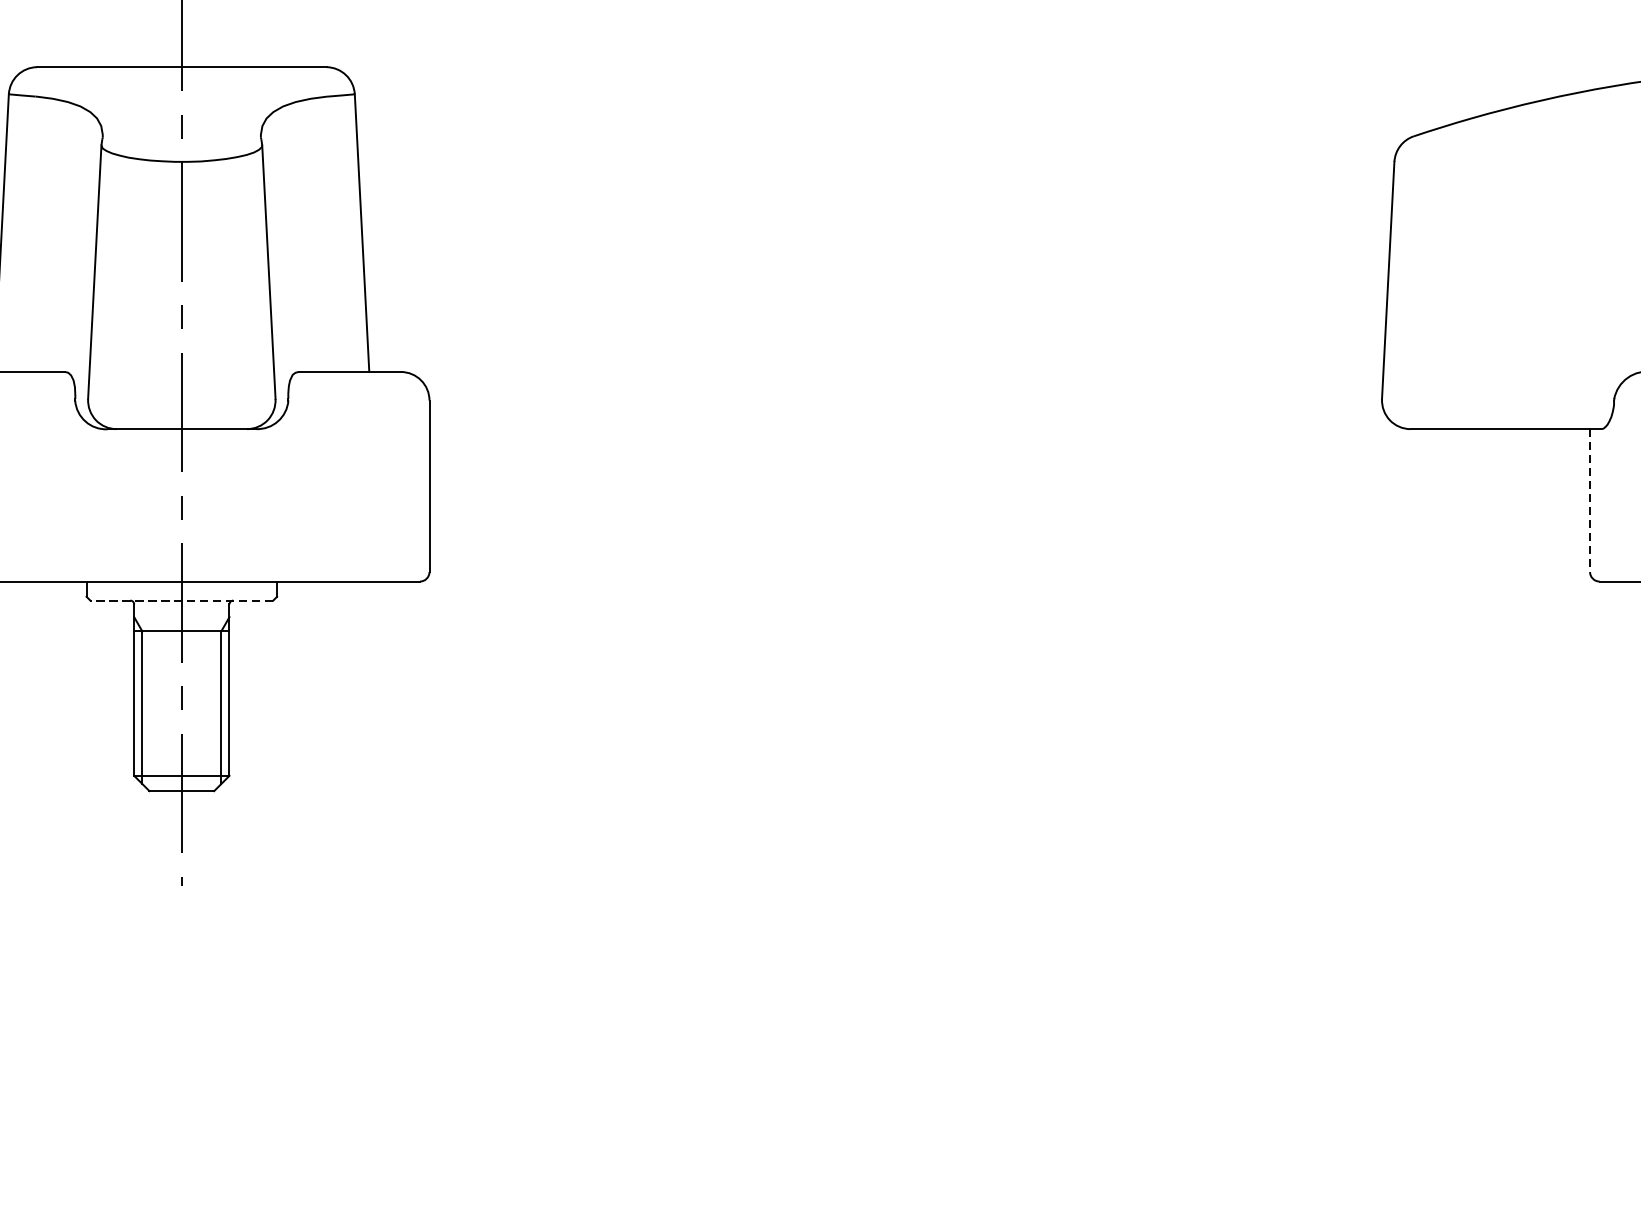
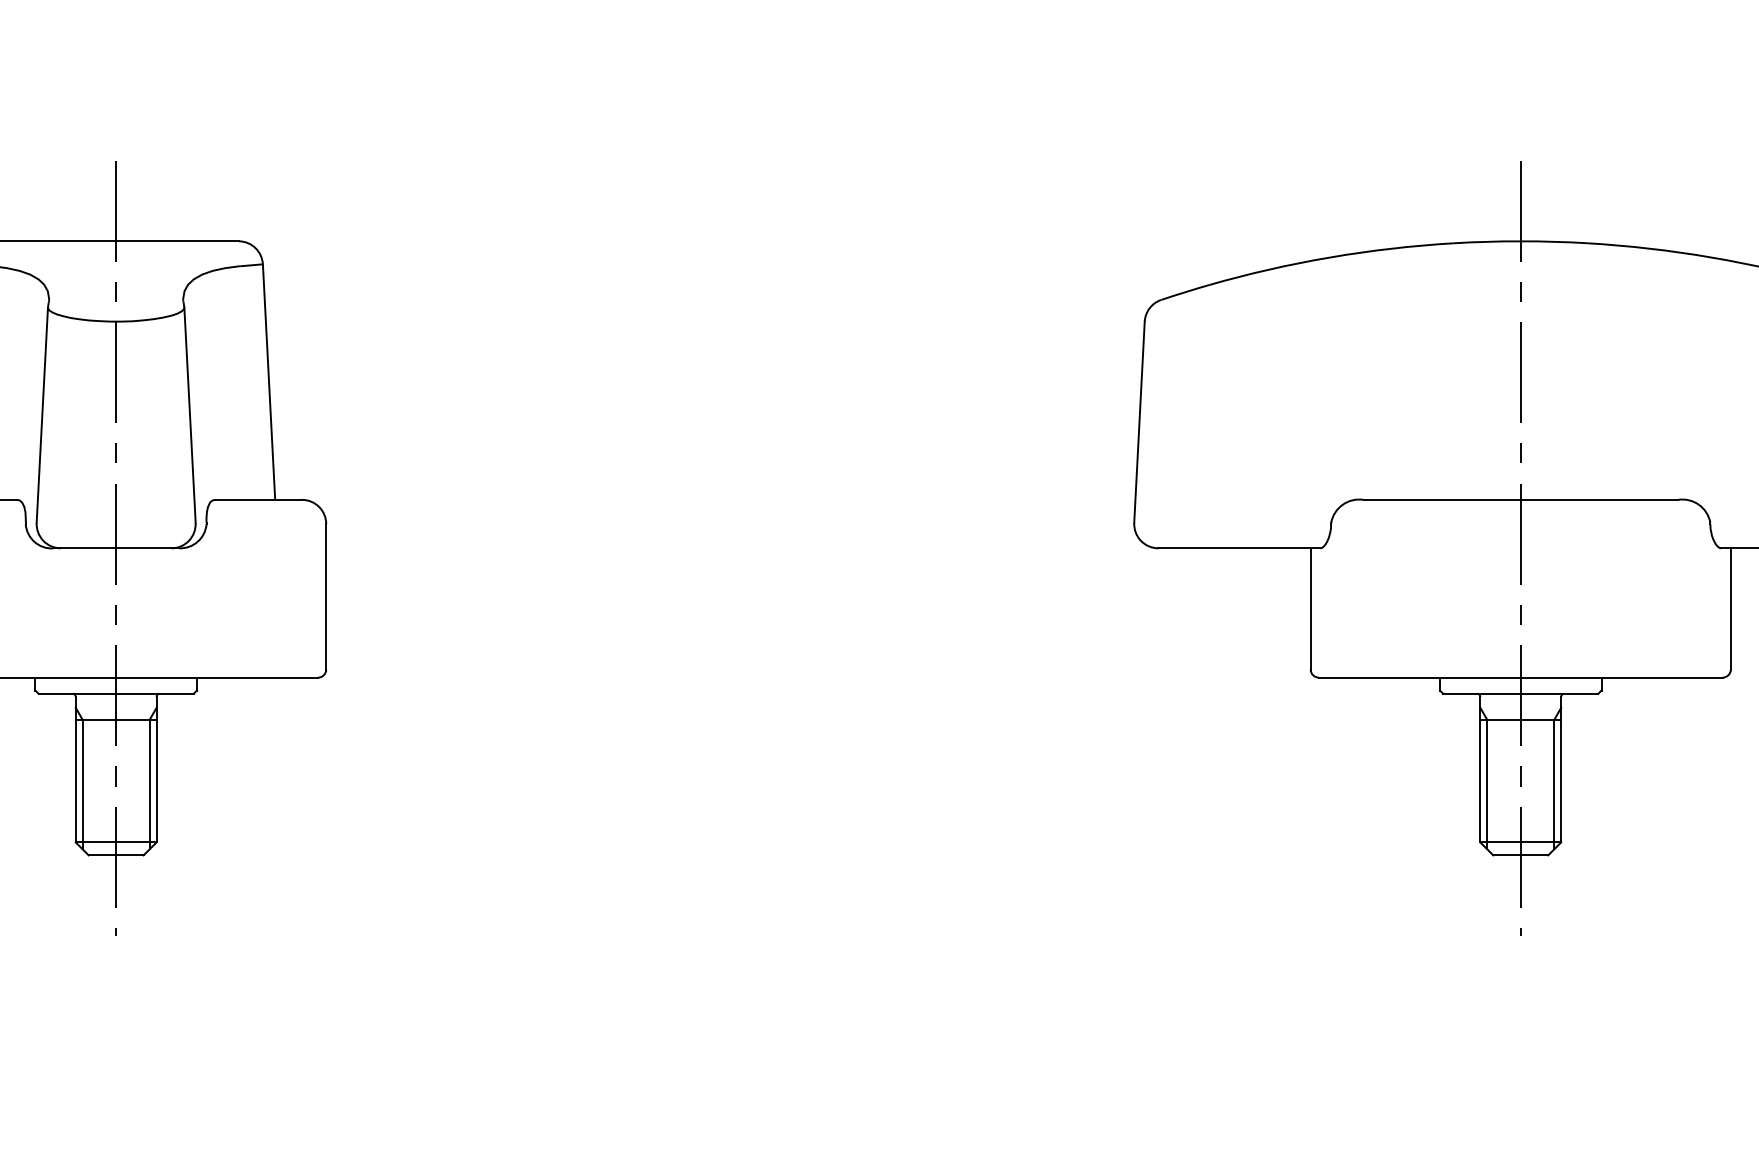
line: (1589, 500) -> (1310, 608), dashed -> solid
line: (182, 600) -> (116, 693), dashed -> solid

